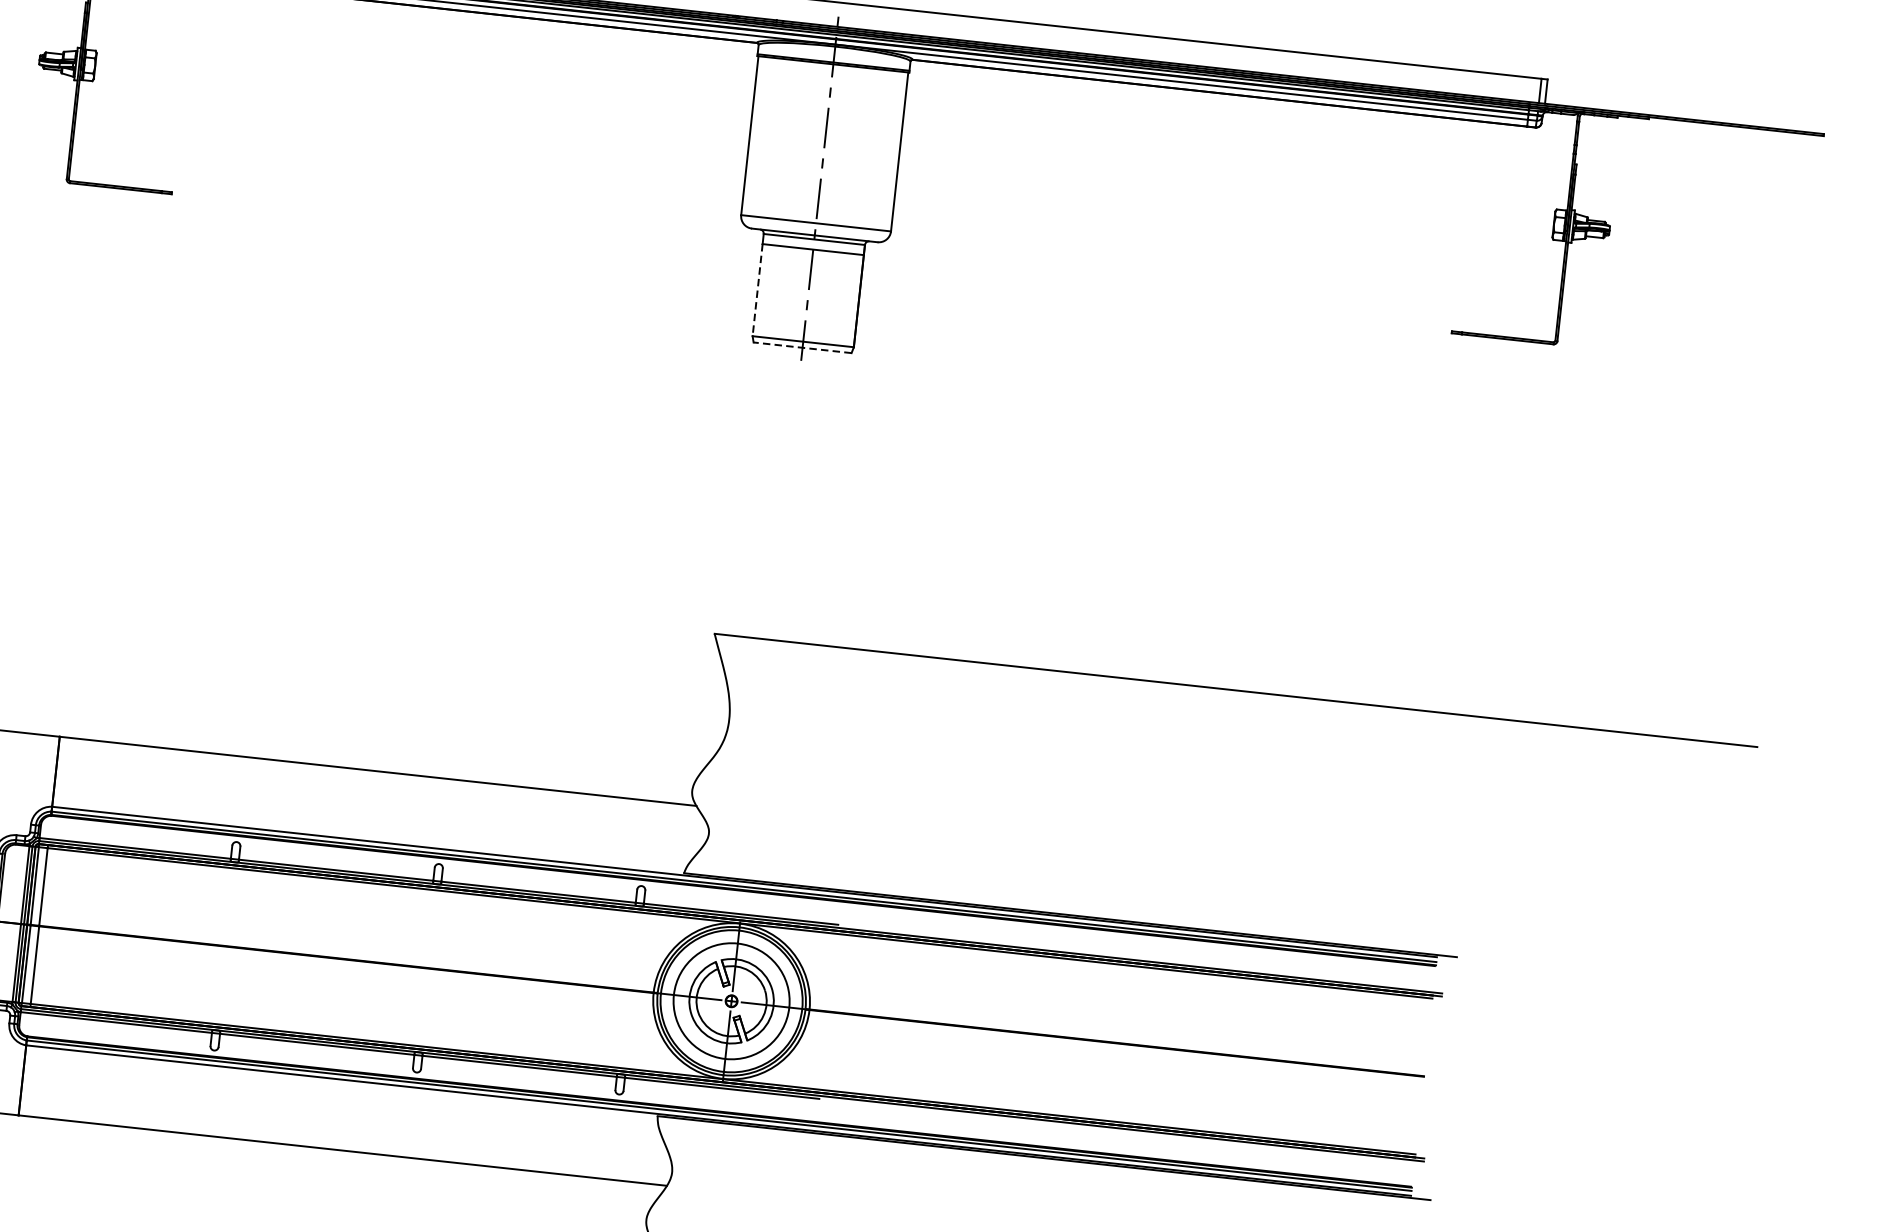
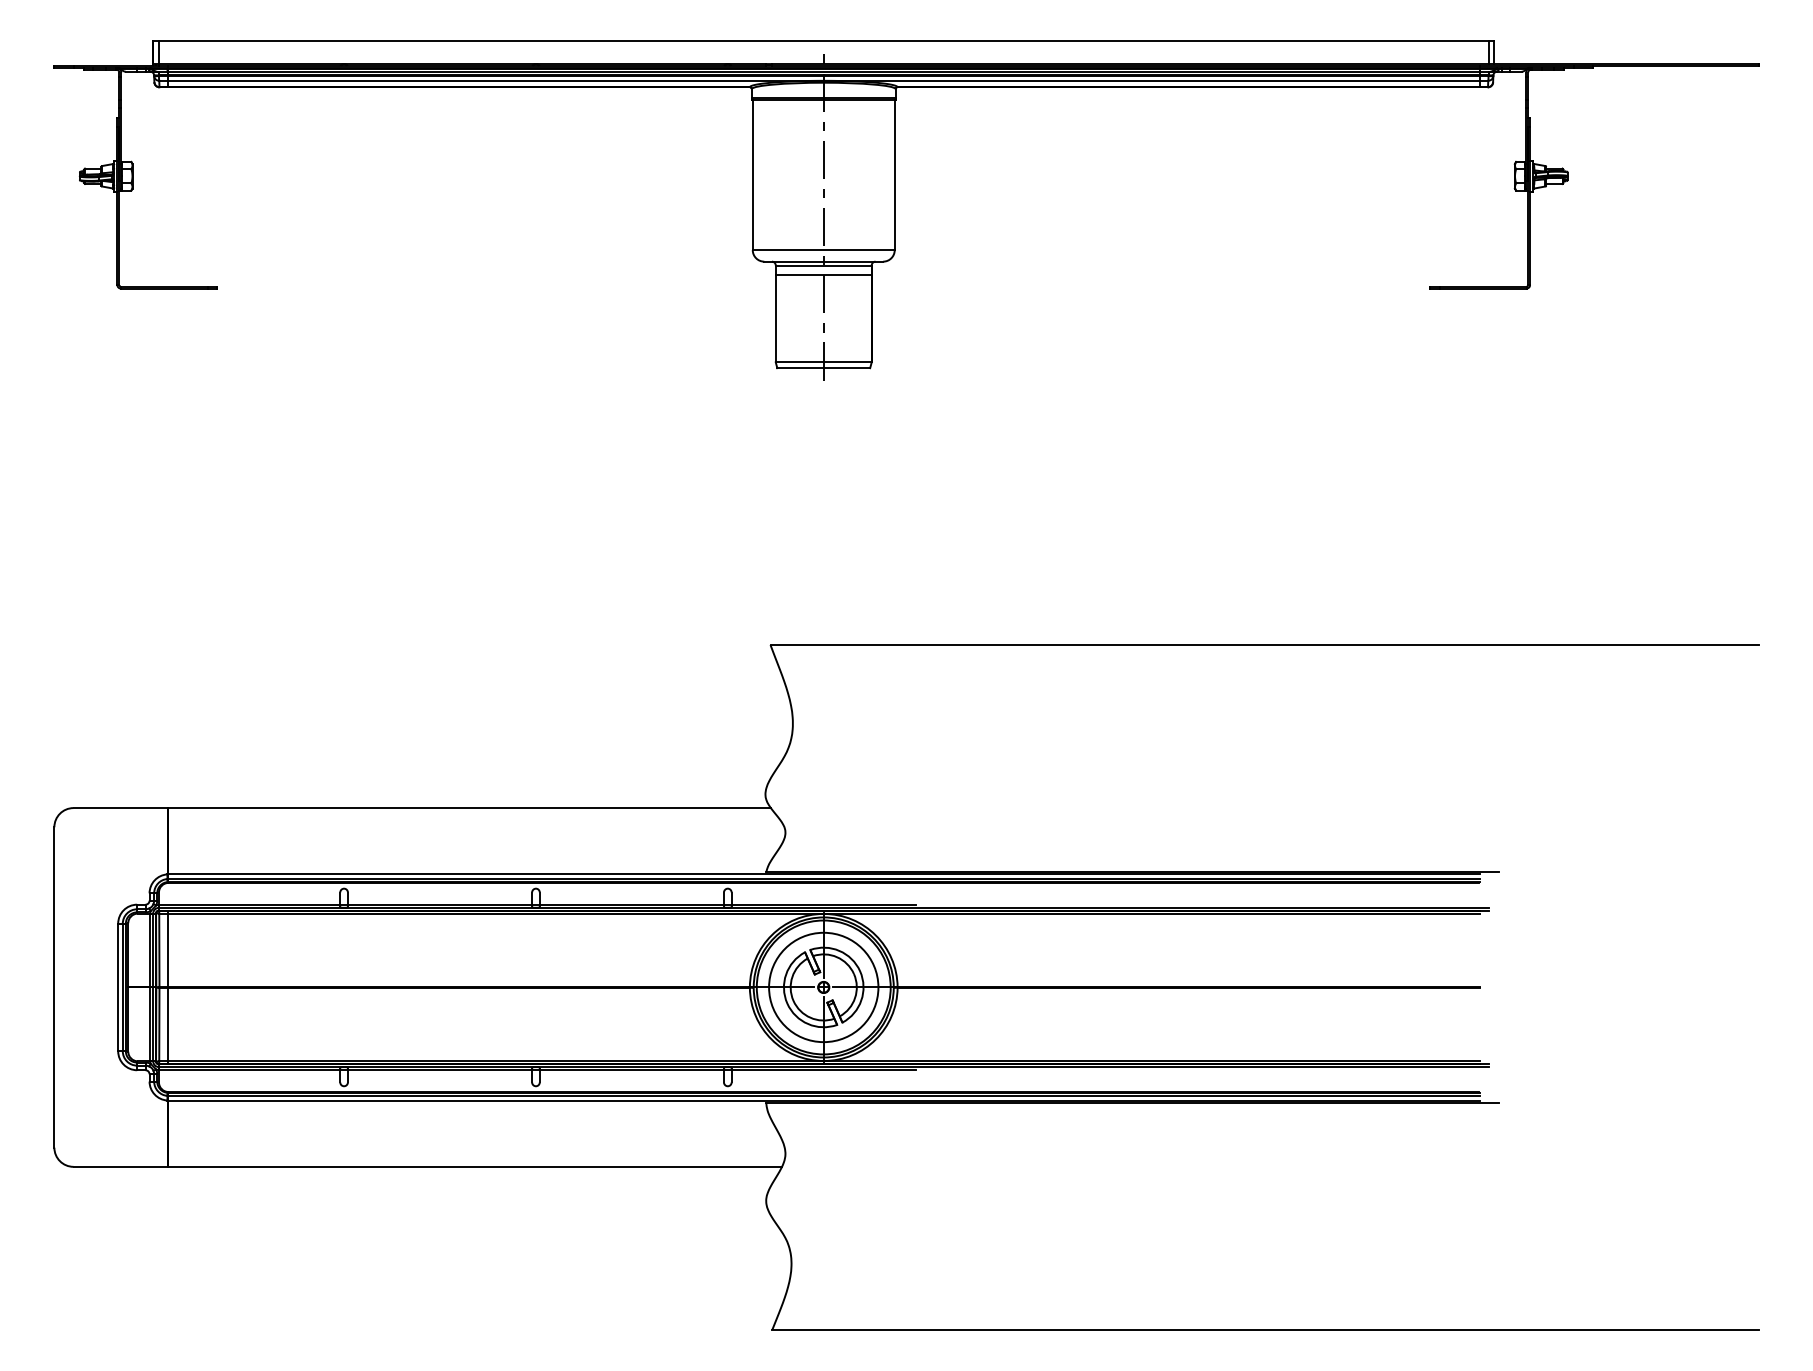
line: (757, 289) -> (775, 318), dashed -> solid
line: (802, 348) -> (823, 368), dashed -> solid

